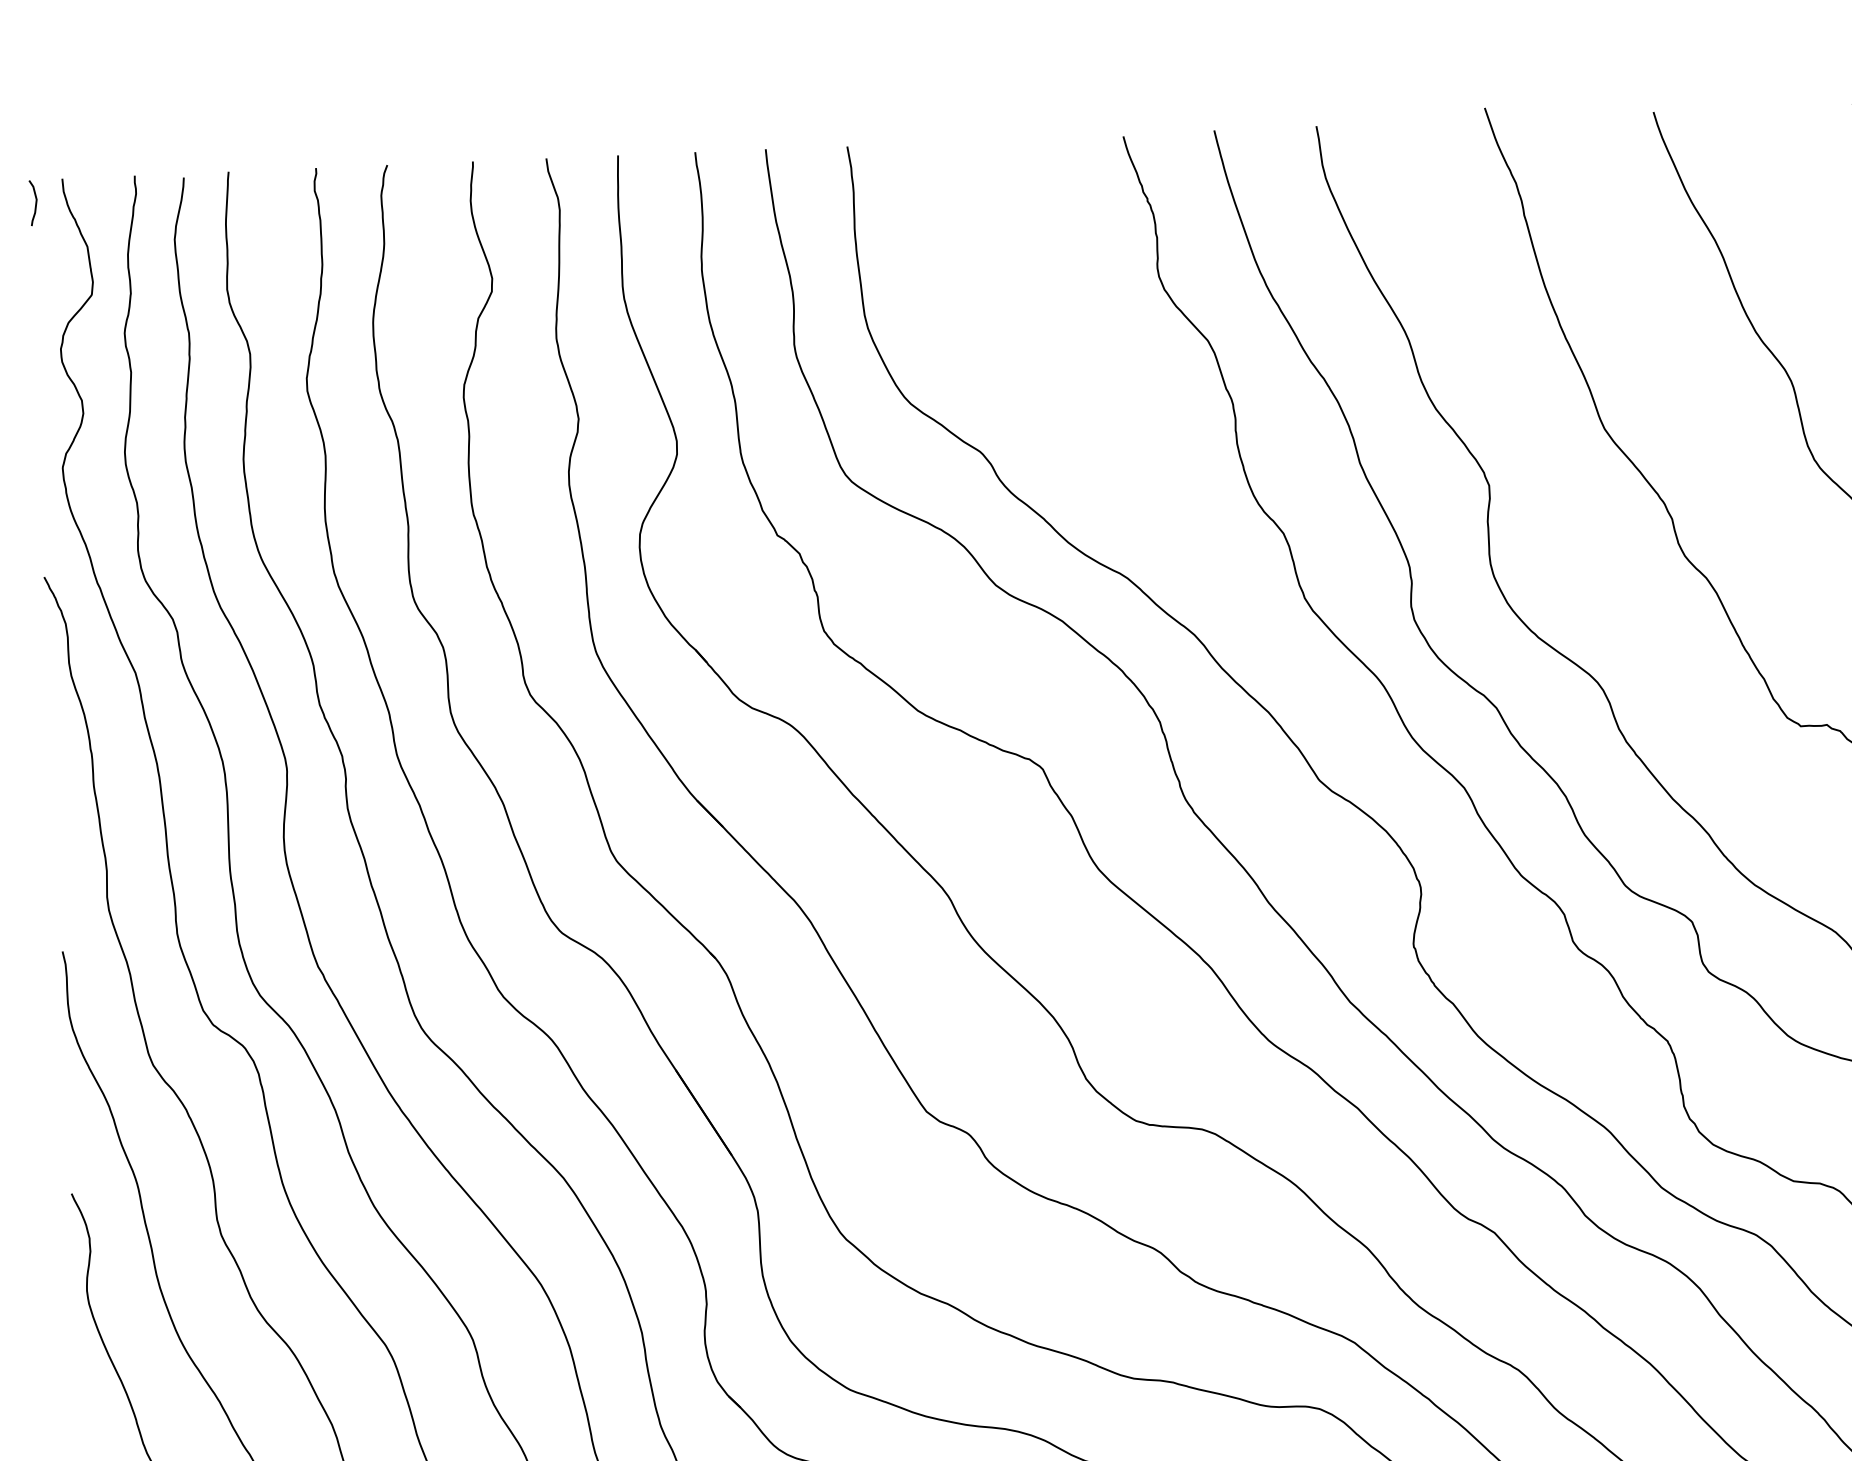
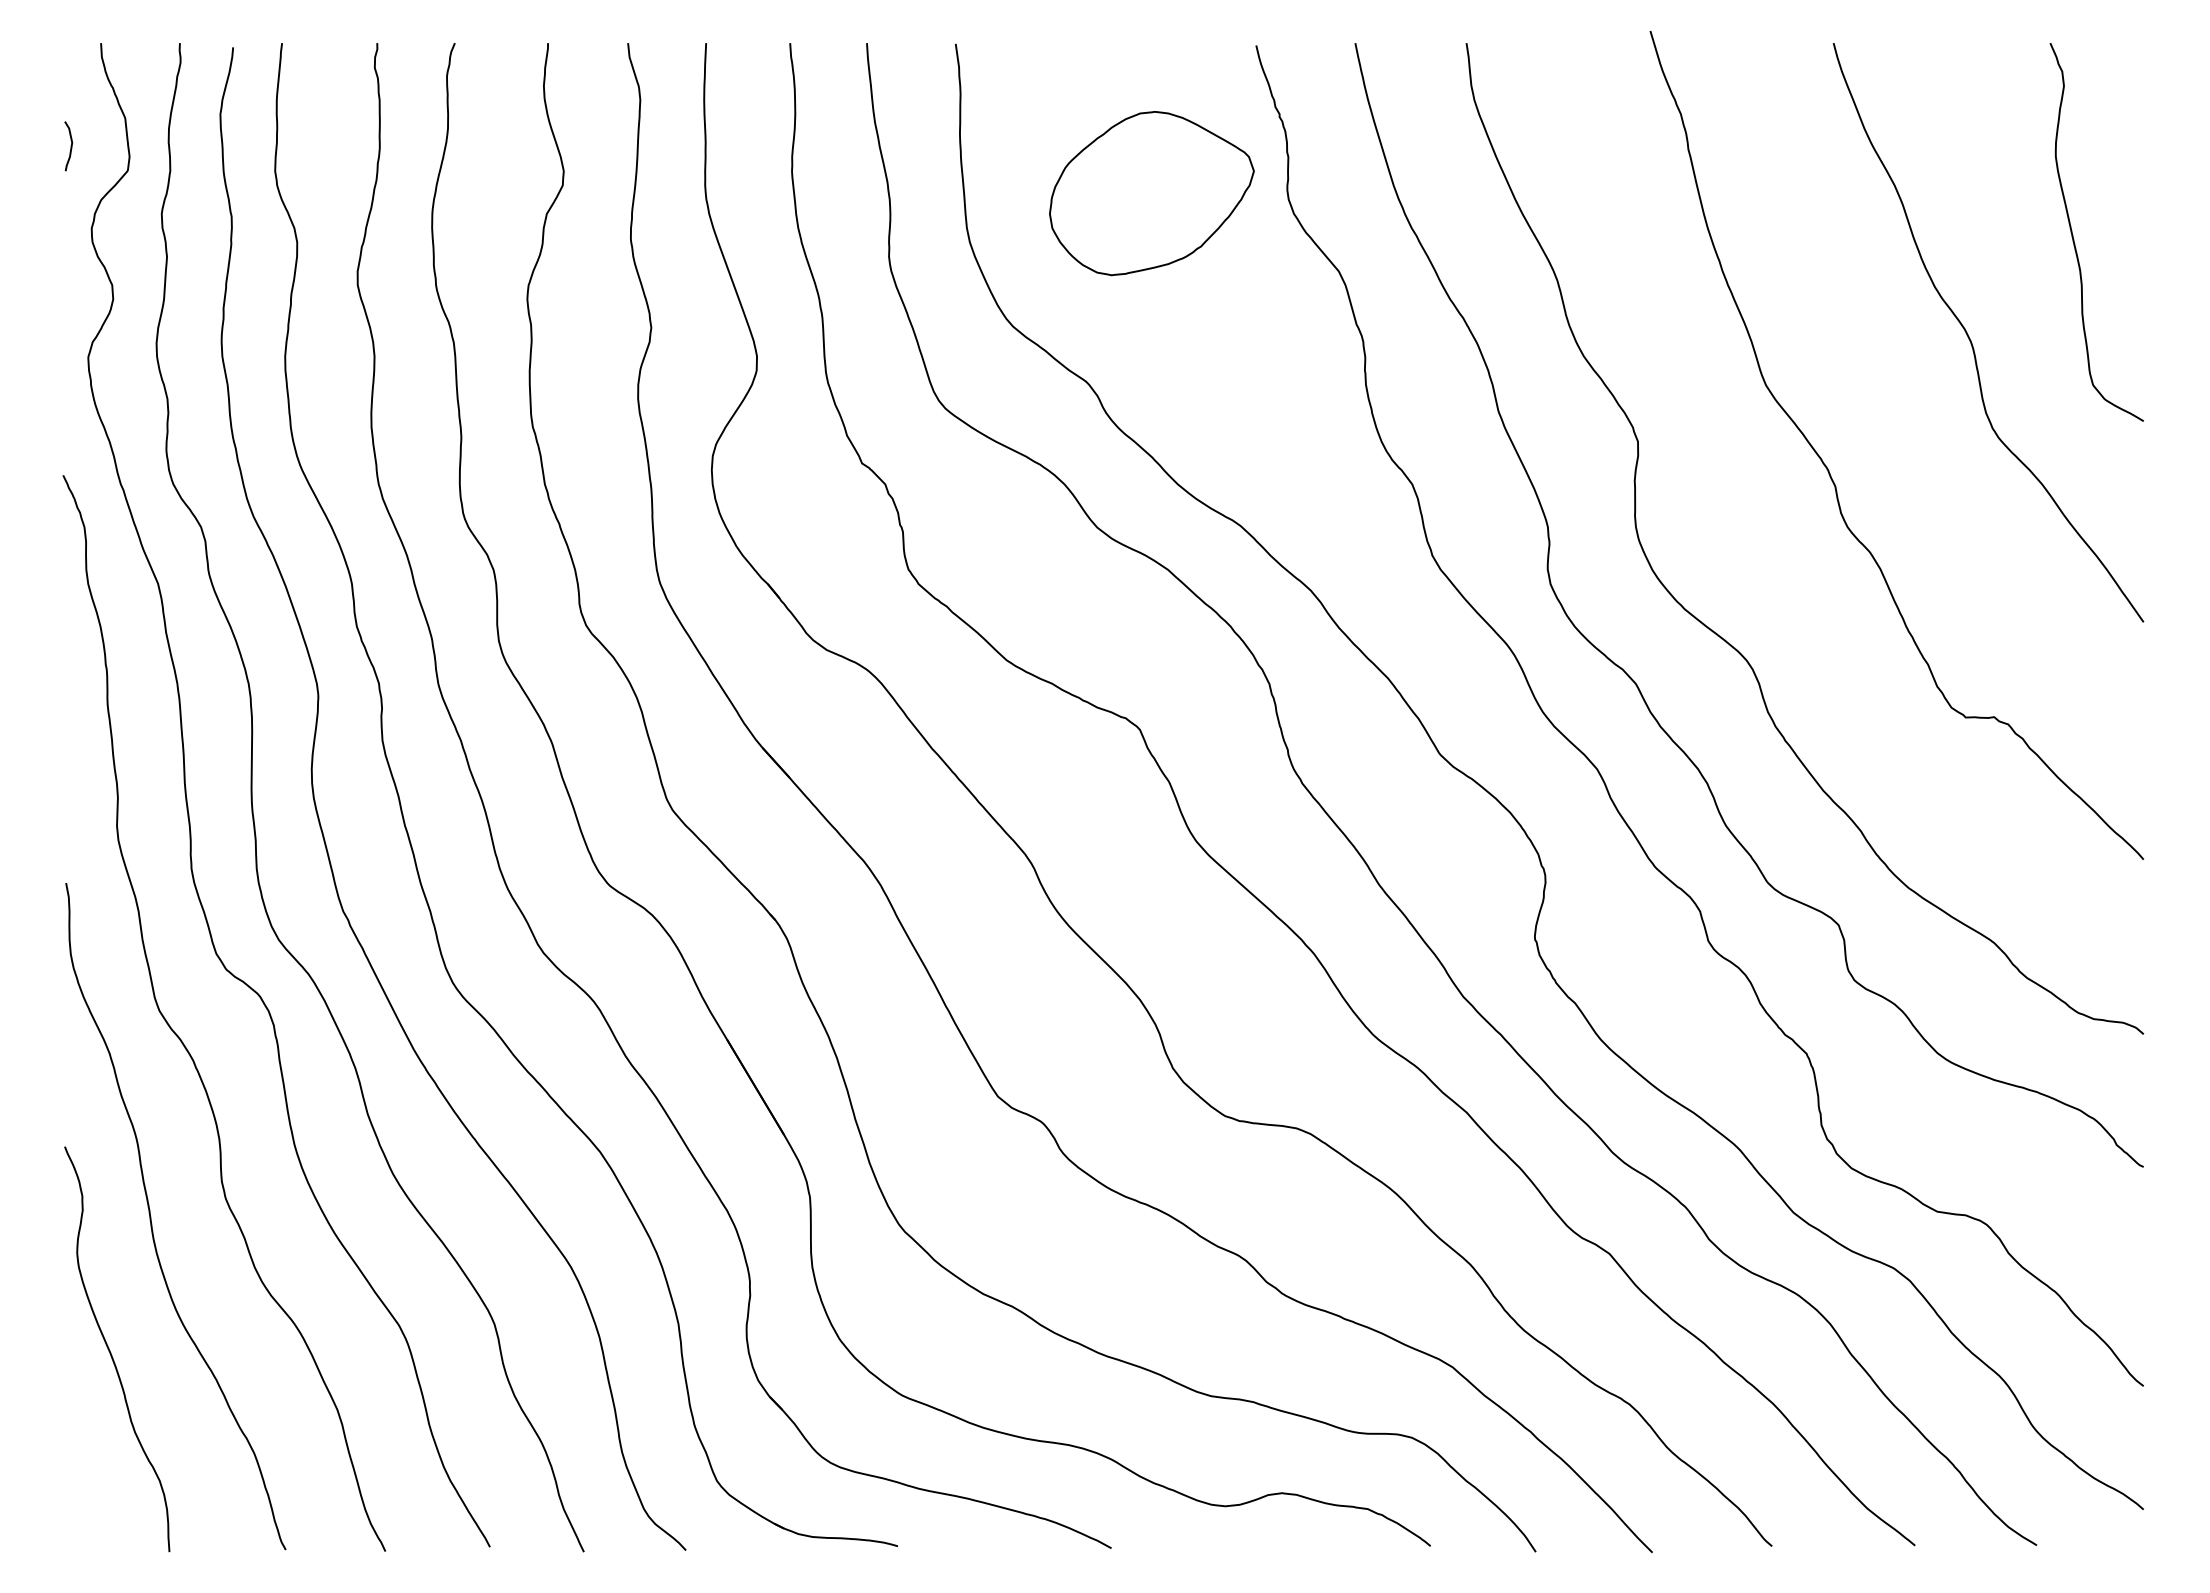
curve: (35, 203) -> (70, 146), moved
part: (1032, 276) -> (1151, 193), added

